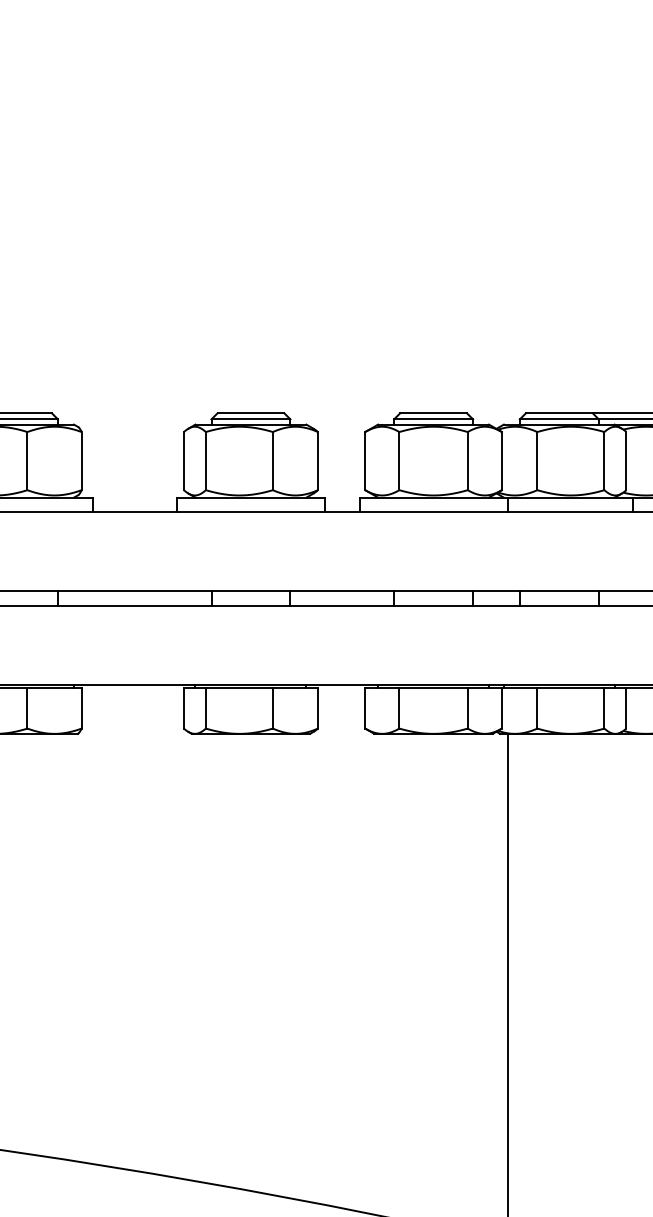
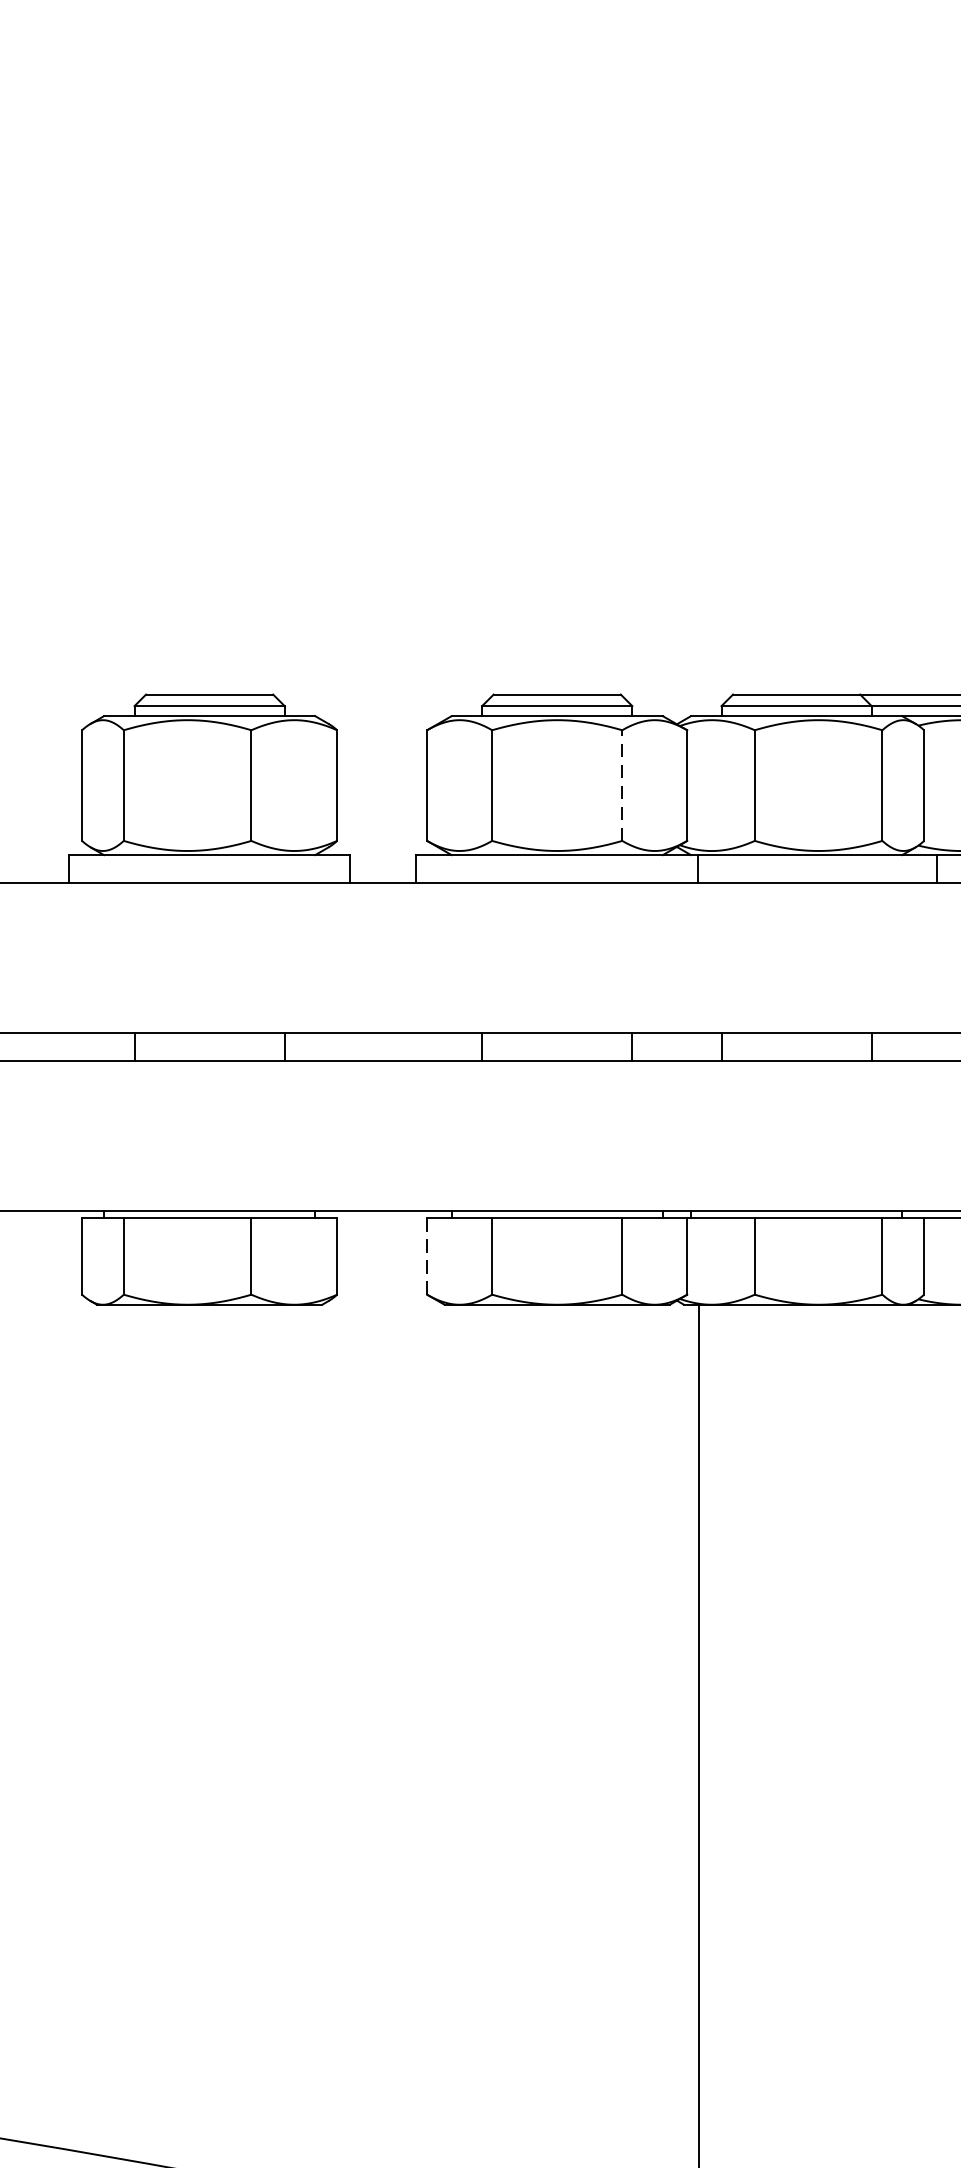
line: (467, 460) -> (621, 784), solid -> dashed
line: (365, 709) -> (427, 1258), solid -> dashed

